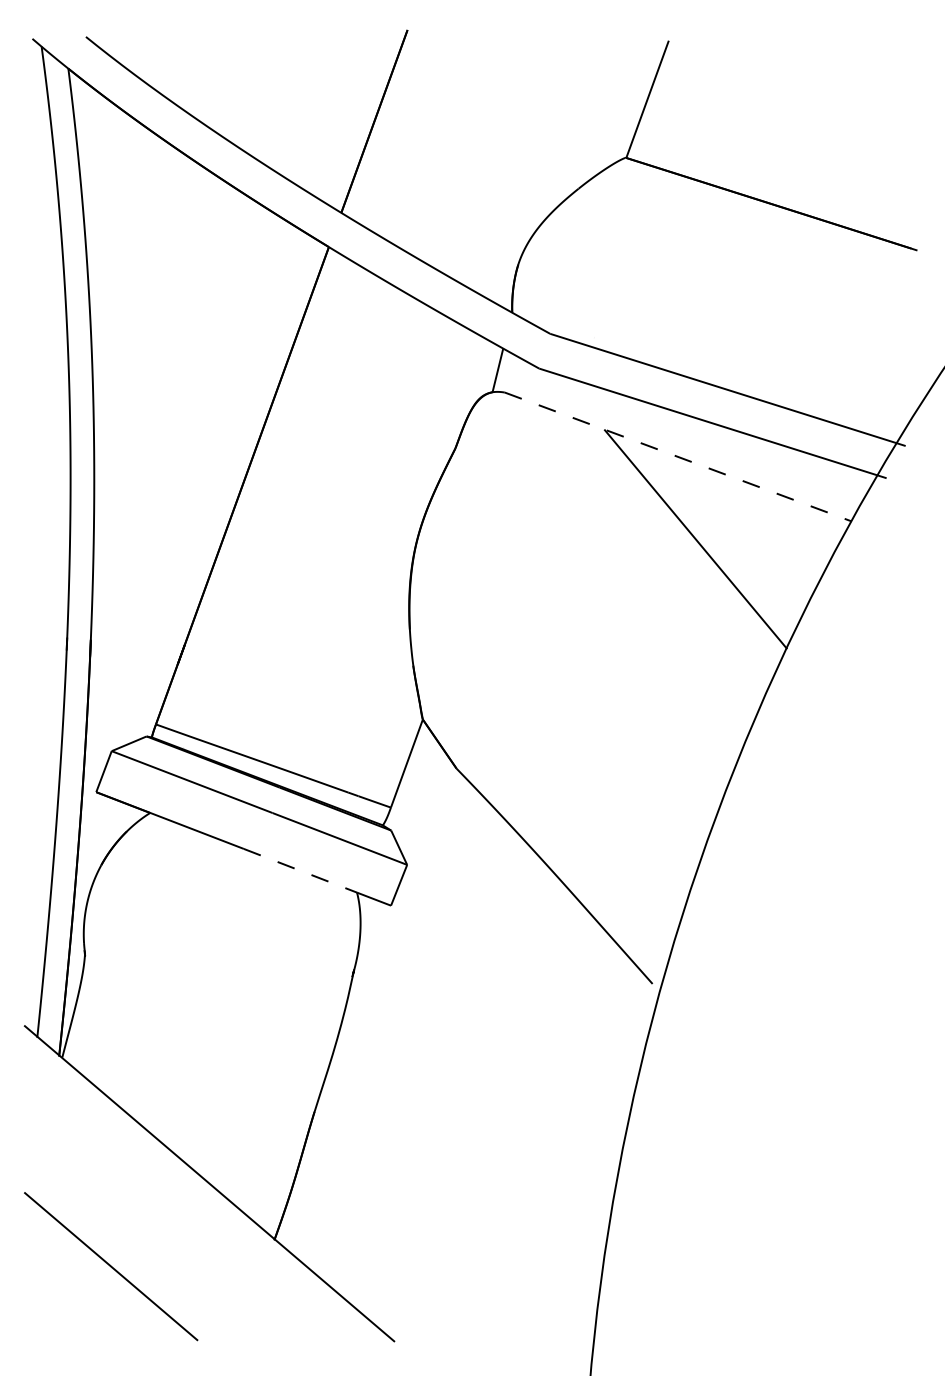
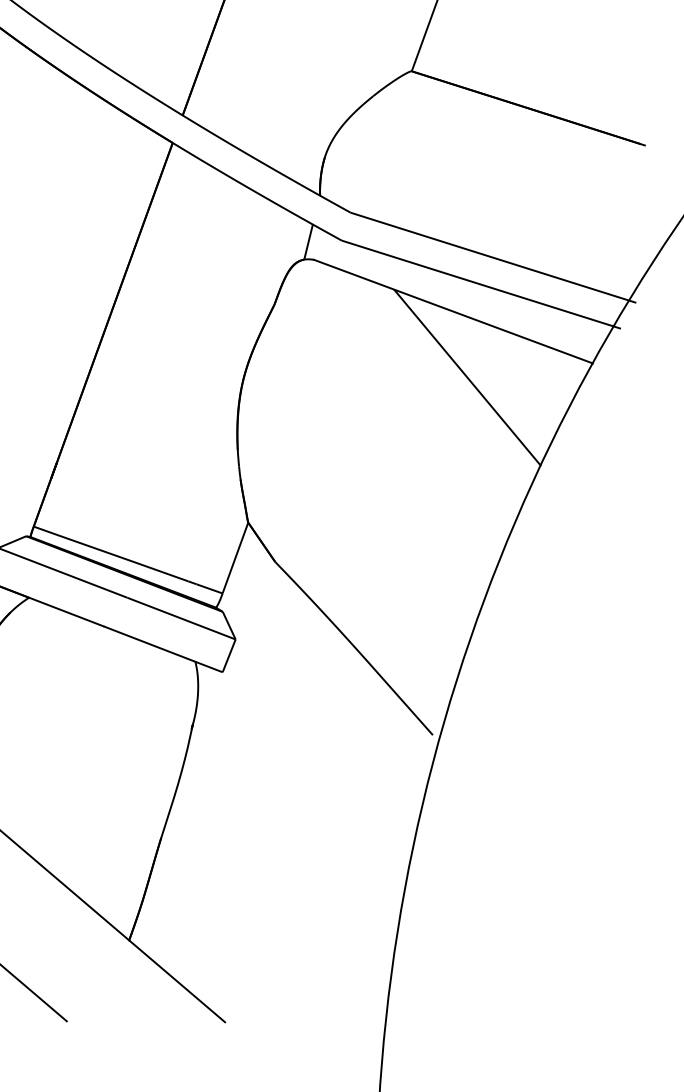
line: (678, 457) -> (453, 312), dashed -> solid
line: (300, 870) -> (149, 643), dashed -> solid

